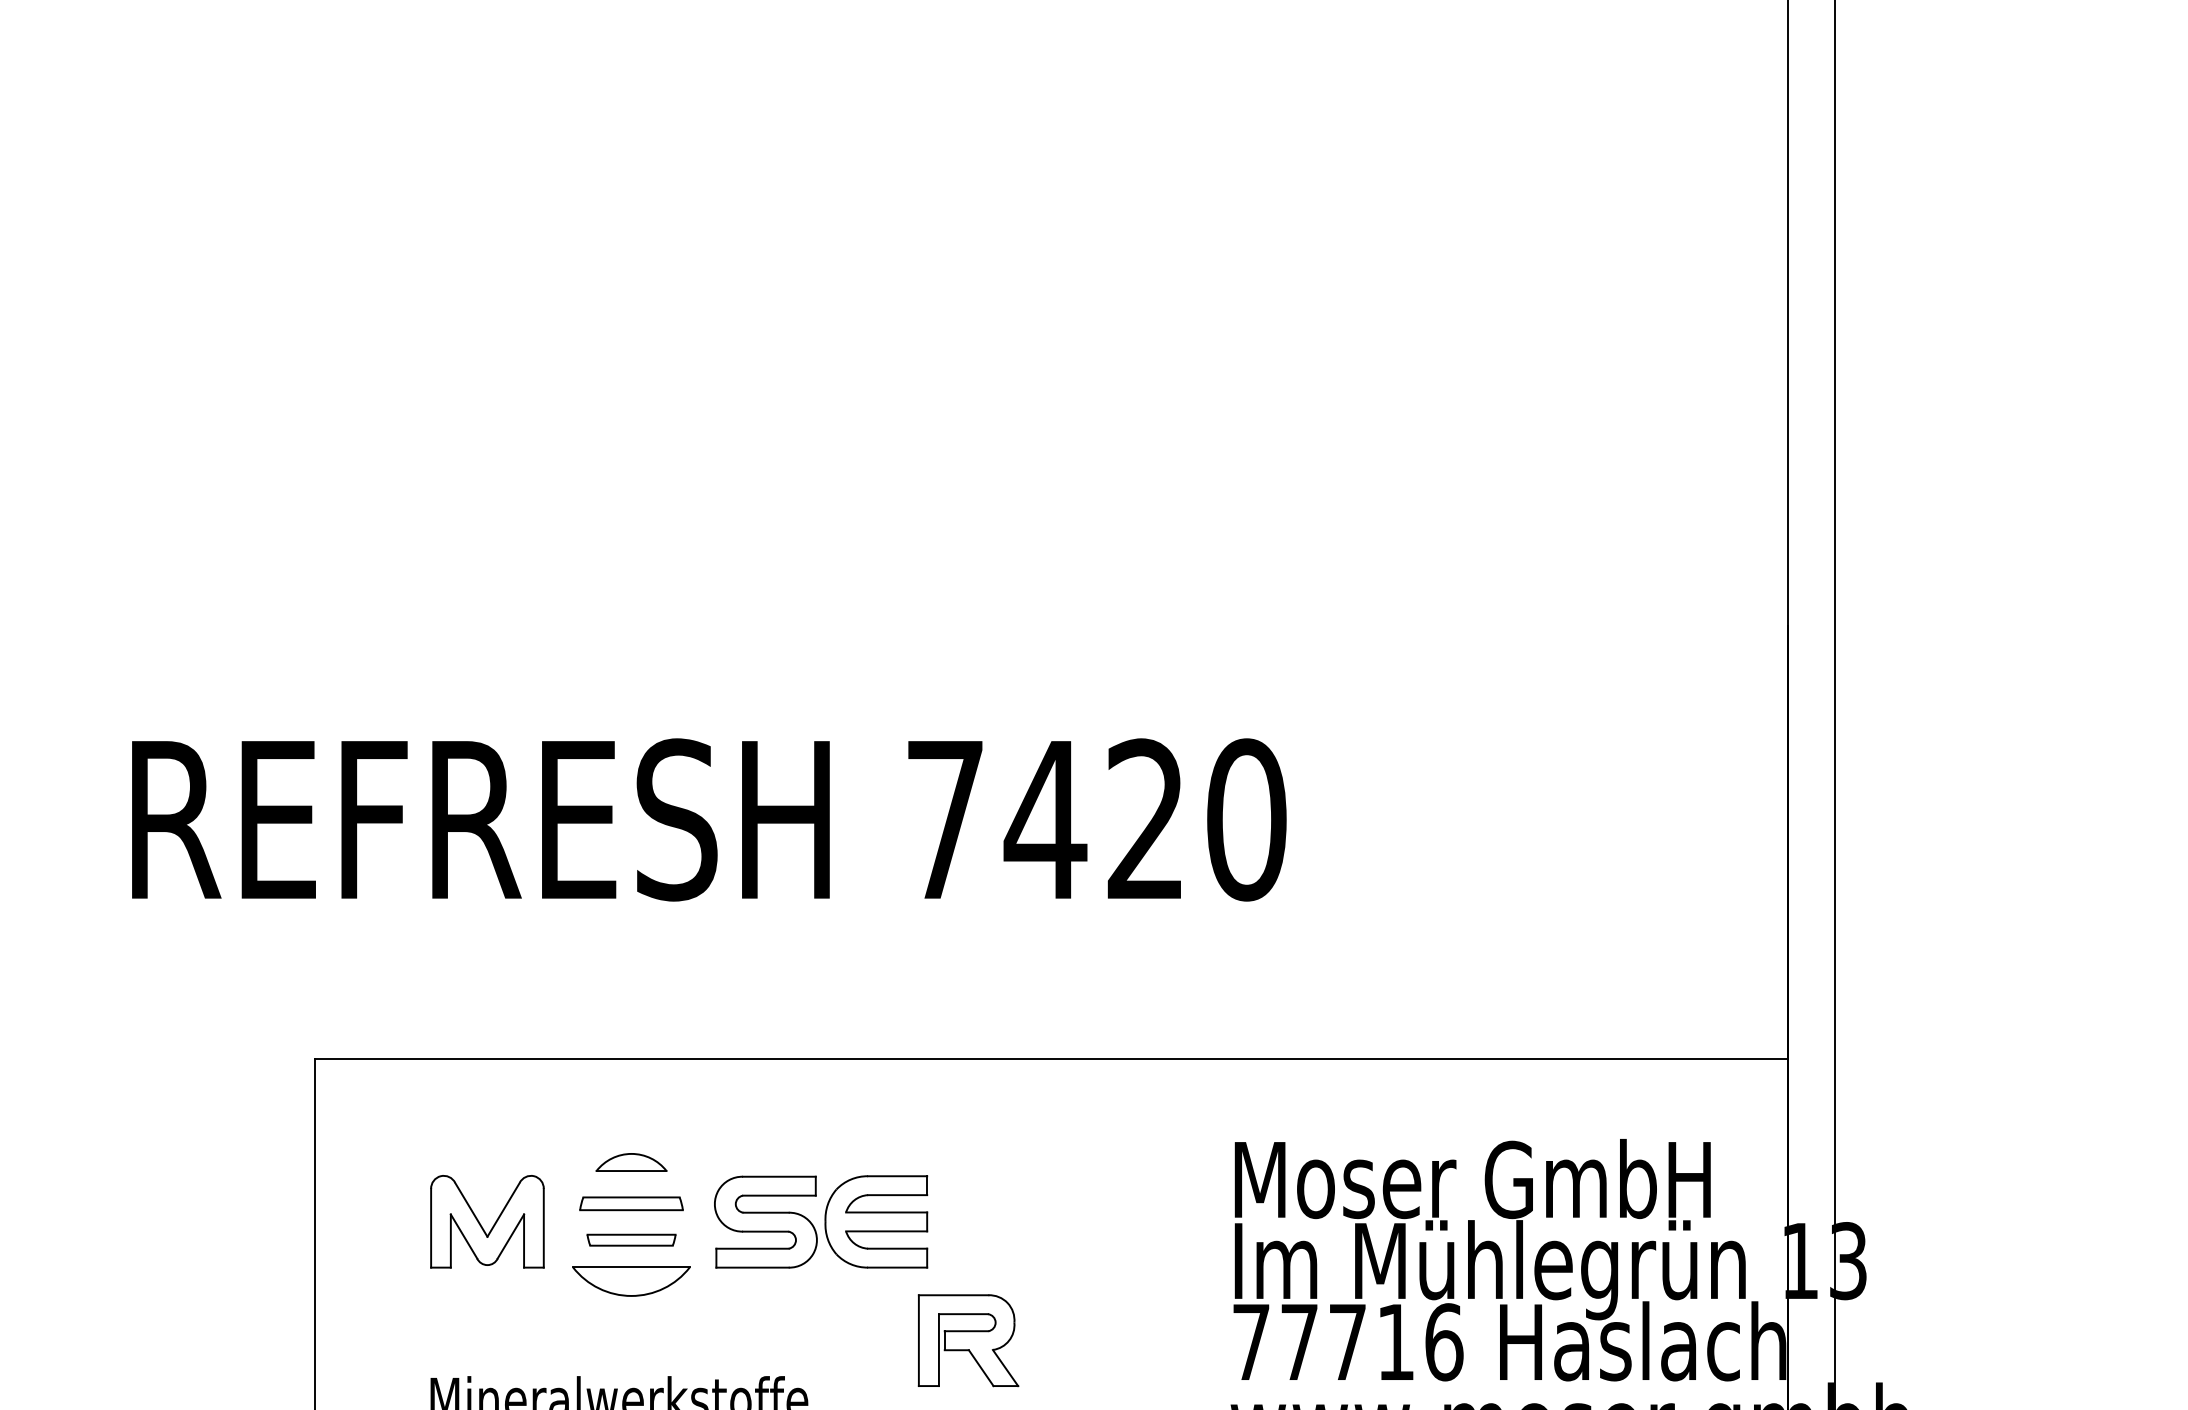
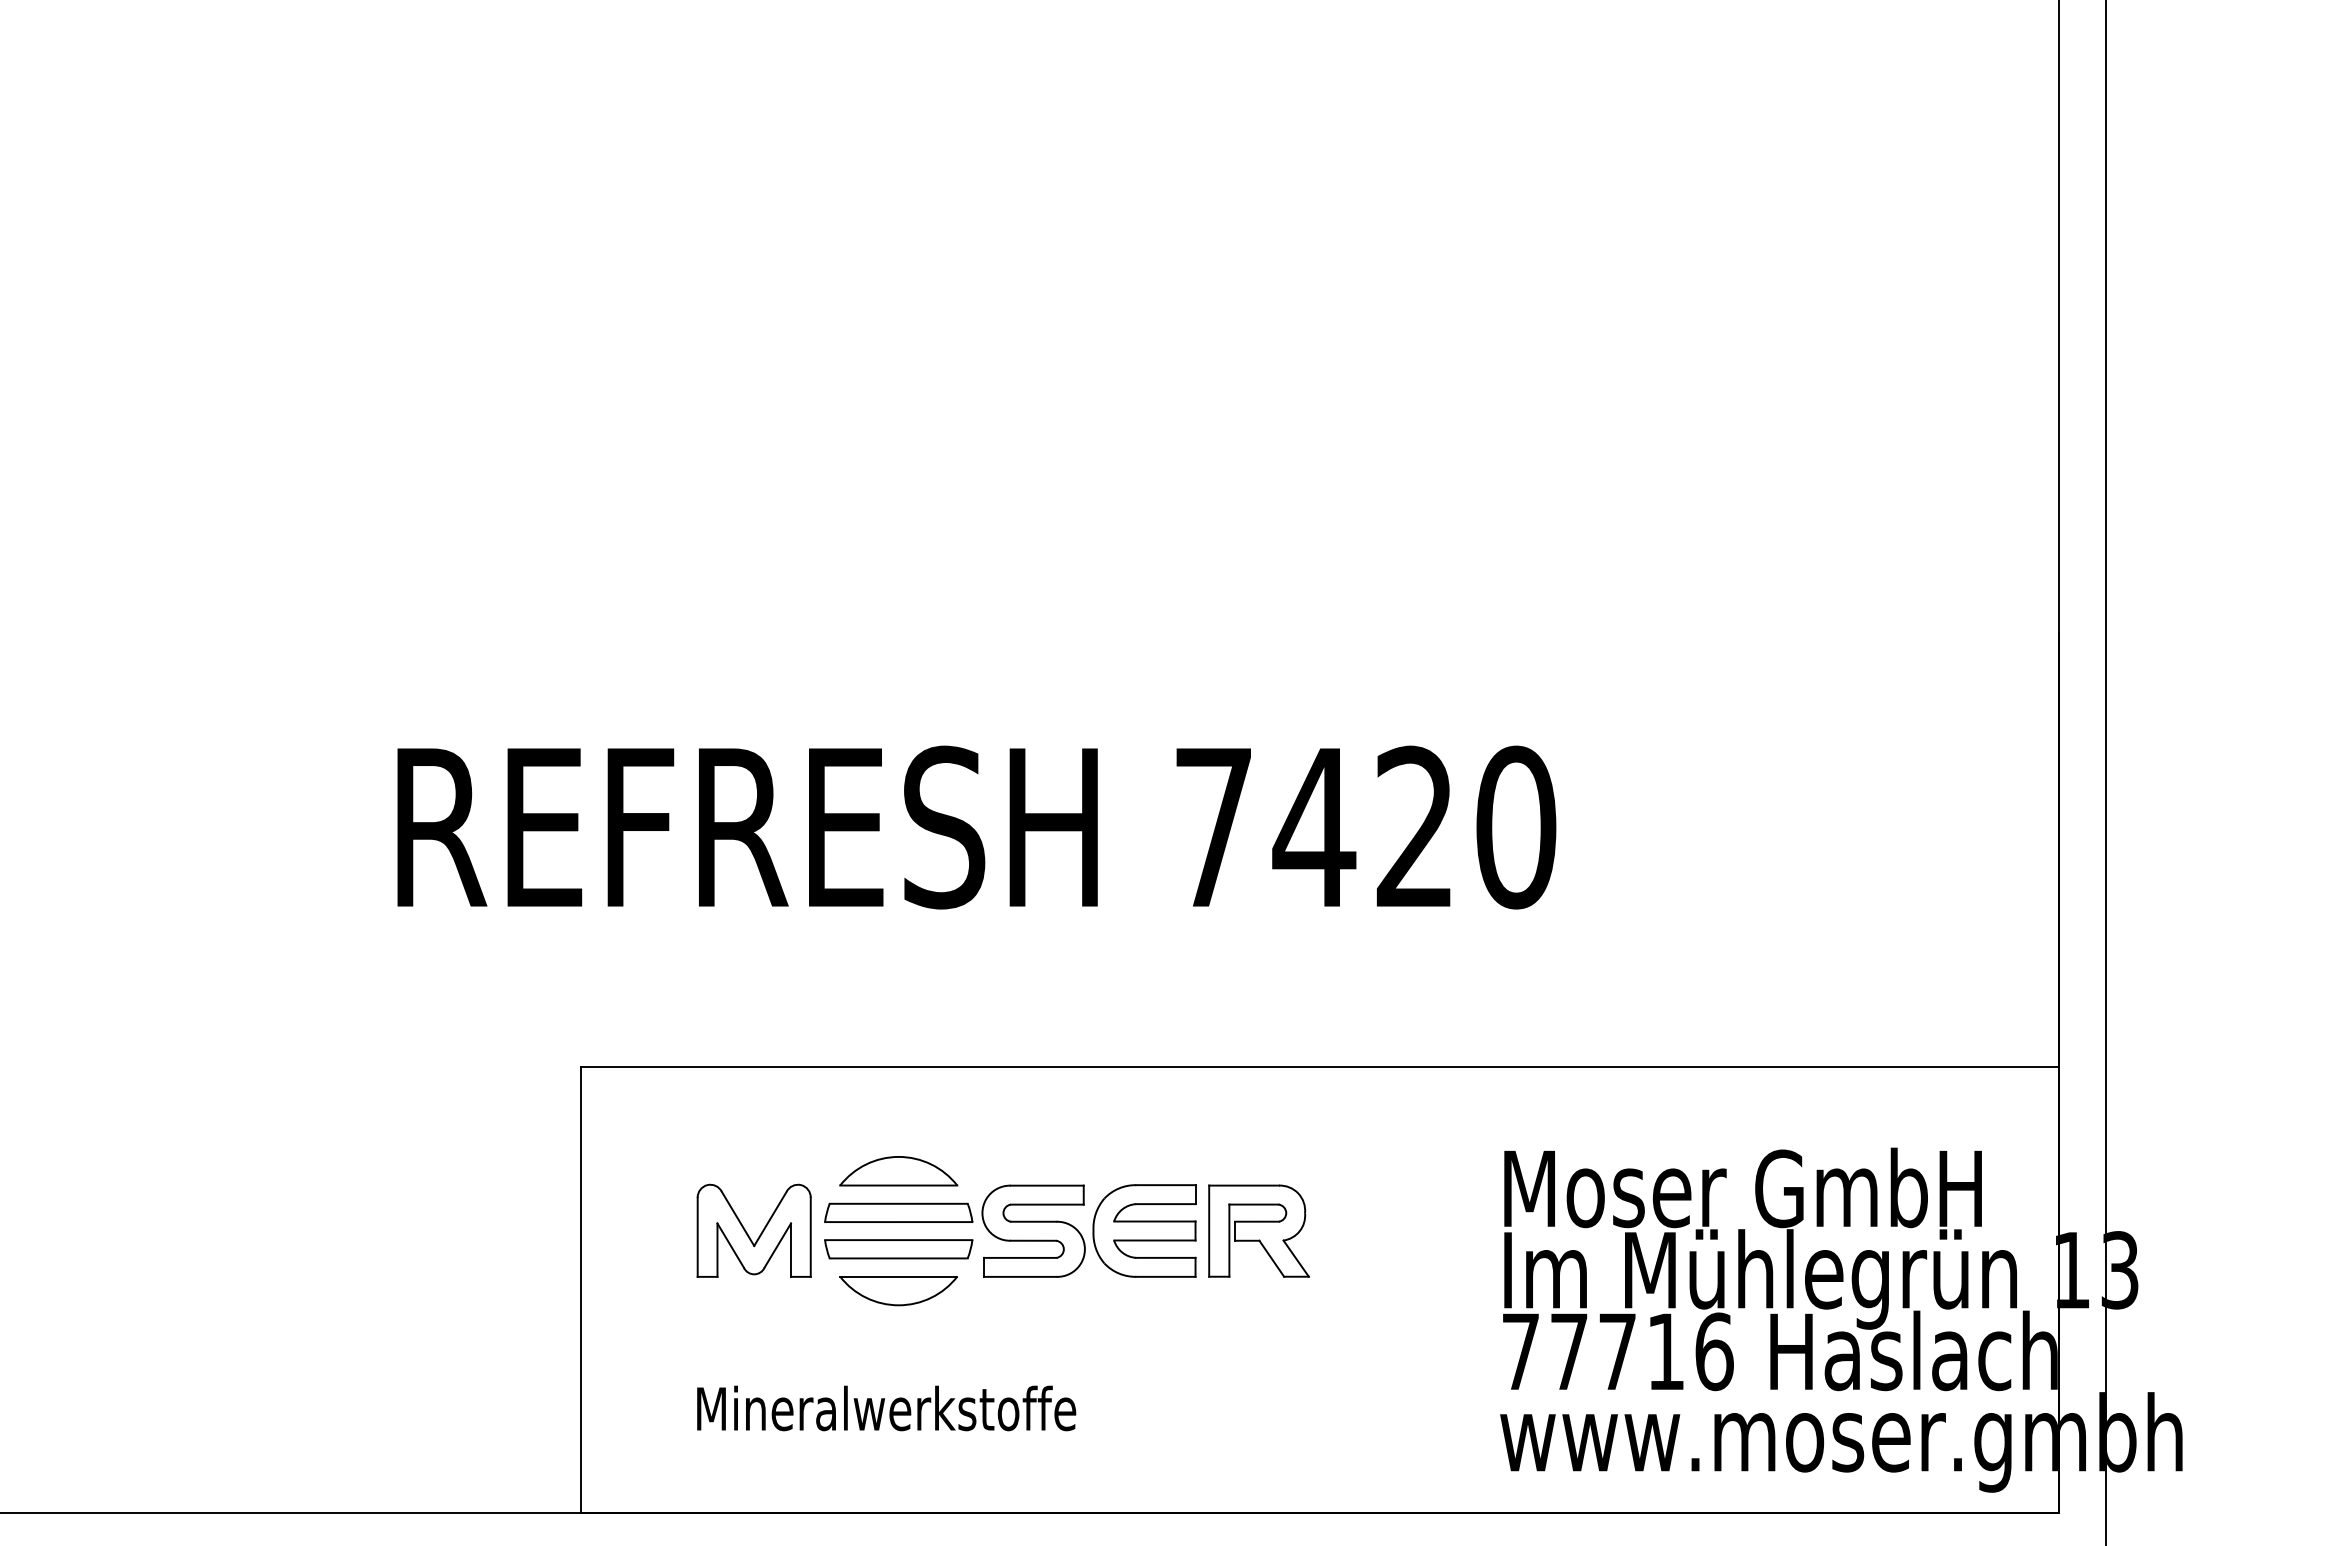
part: (631, 1162) -> (898, 1171), size x1.67
part: (631, 1203) -> (898, 1212), size x1.43
part: (631, 1240) -> (898, 1249), size x1.67
part: (967, 1339) -> (1258, 1230), moved

